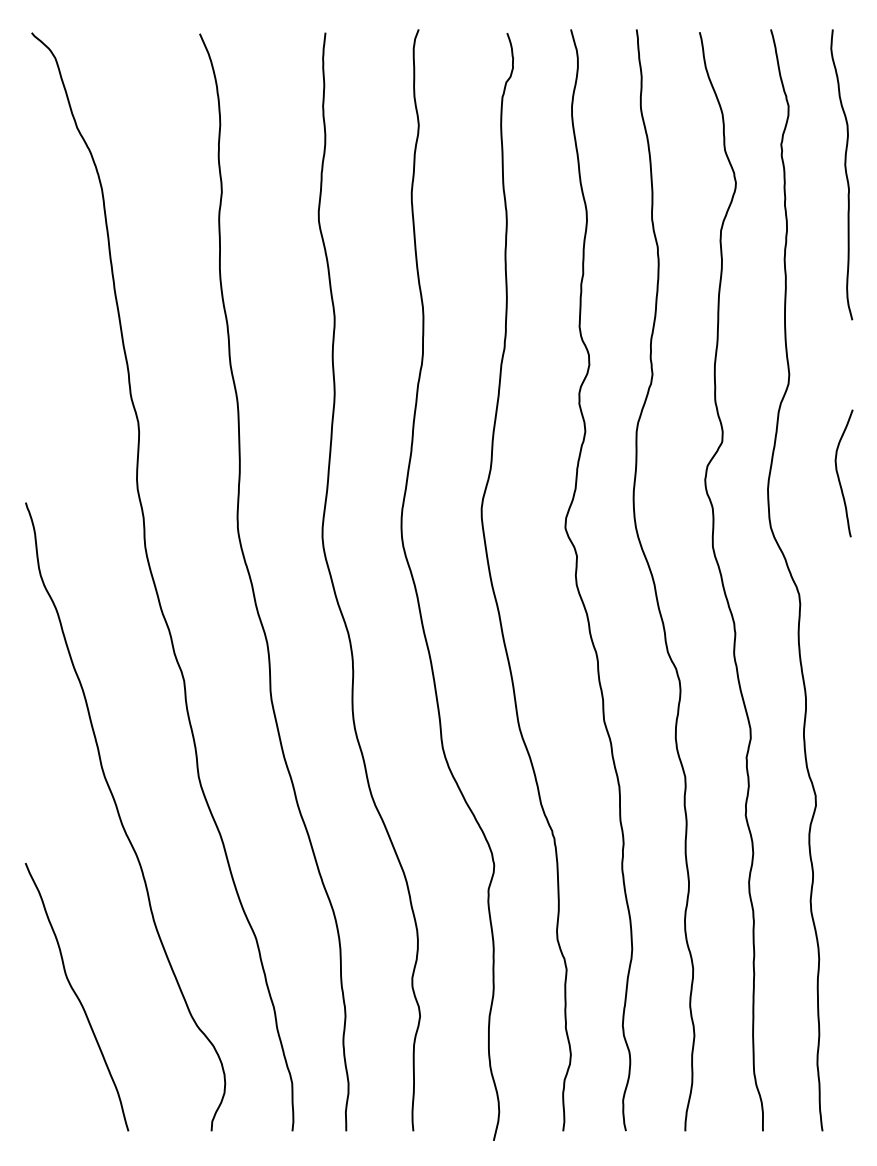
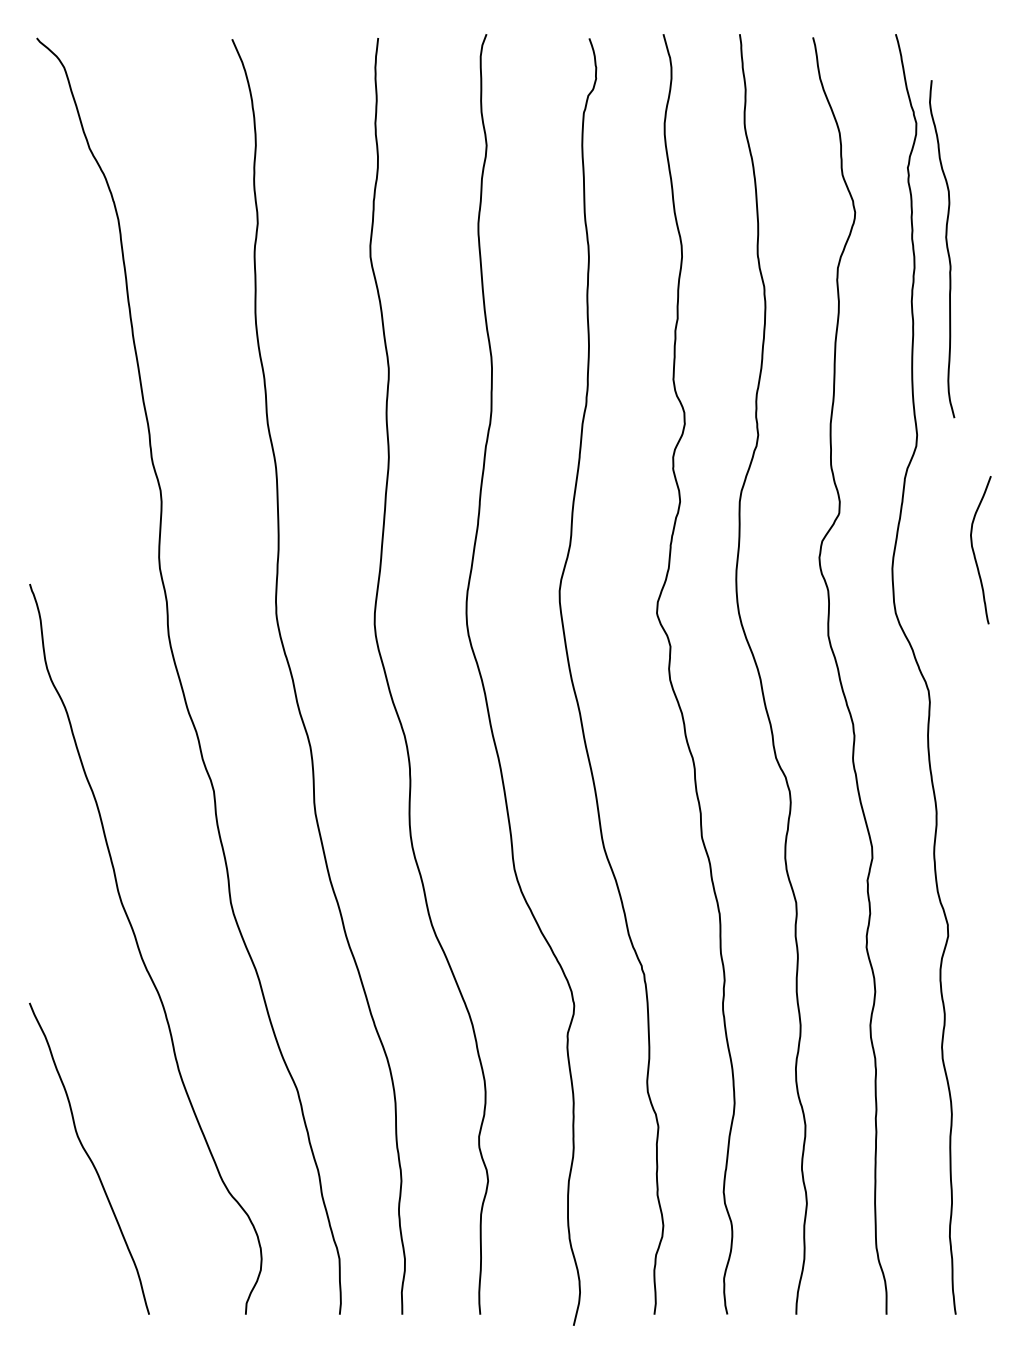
curve: (845, 175) -> (946, 249), moved

